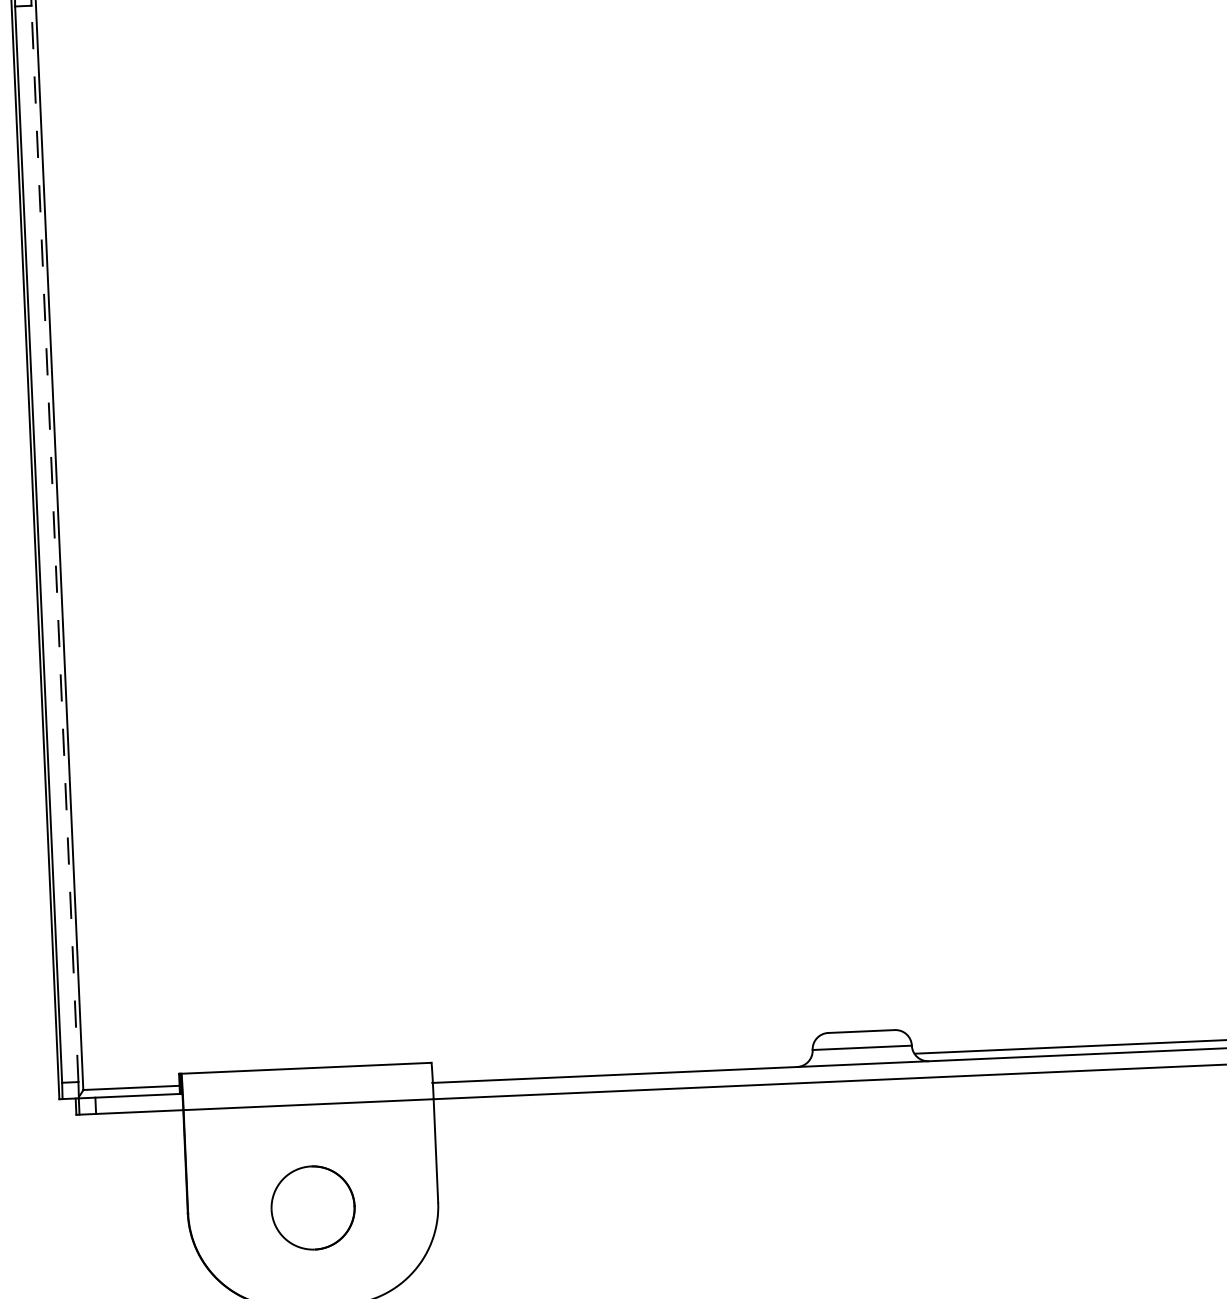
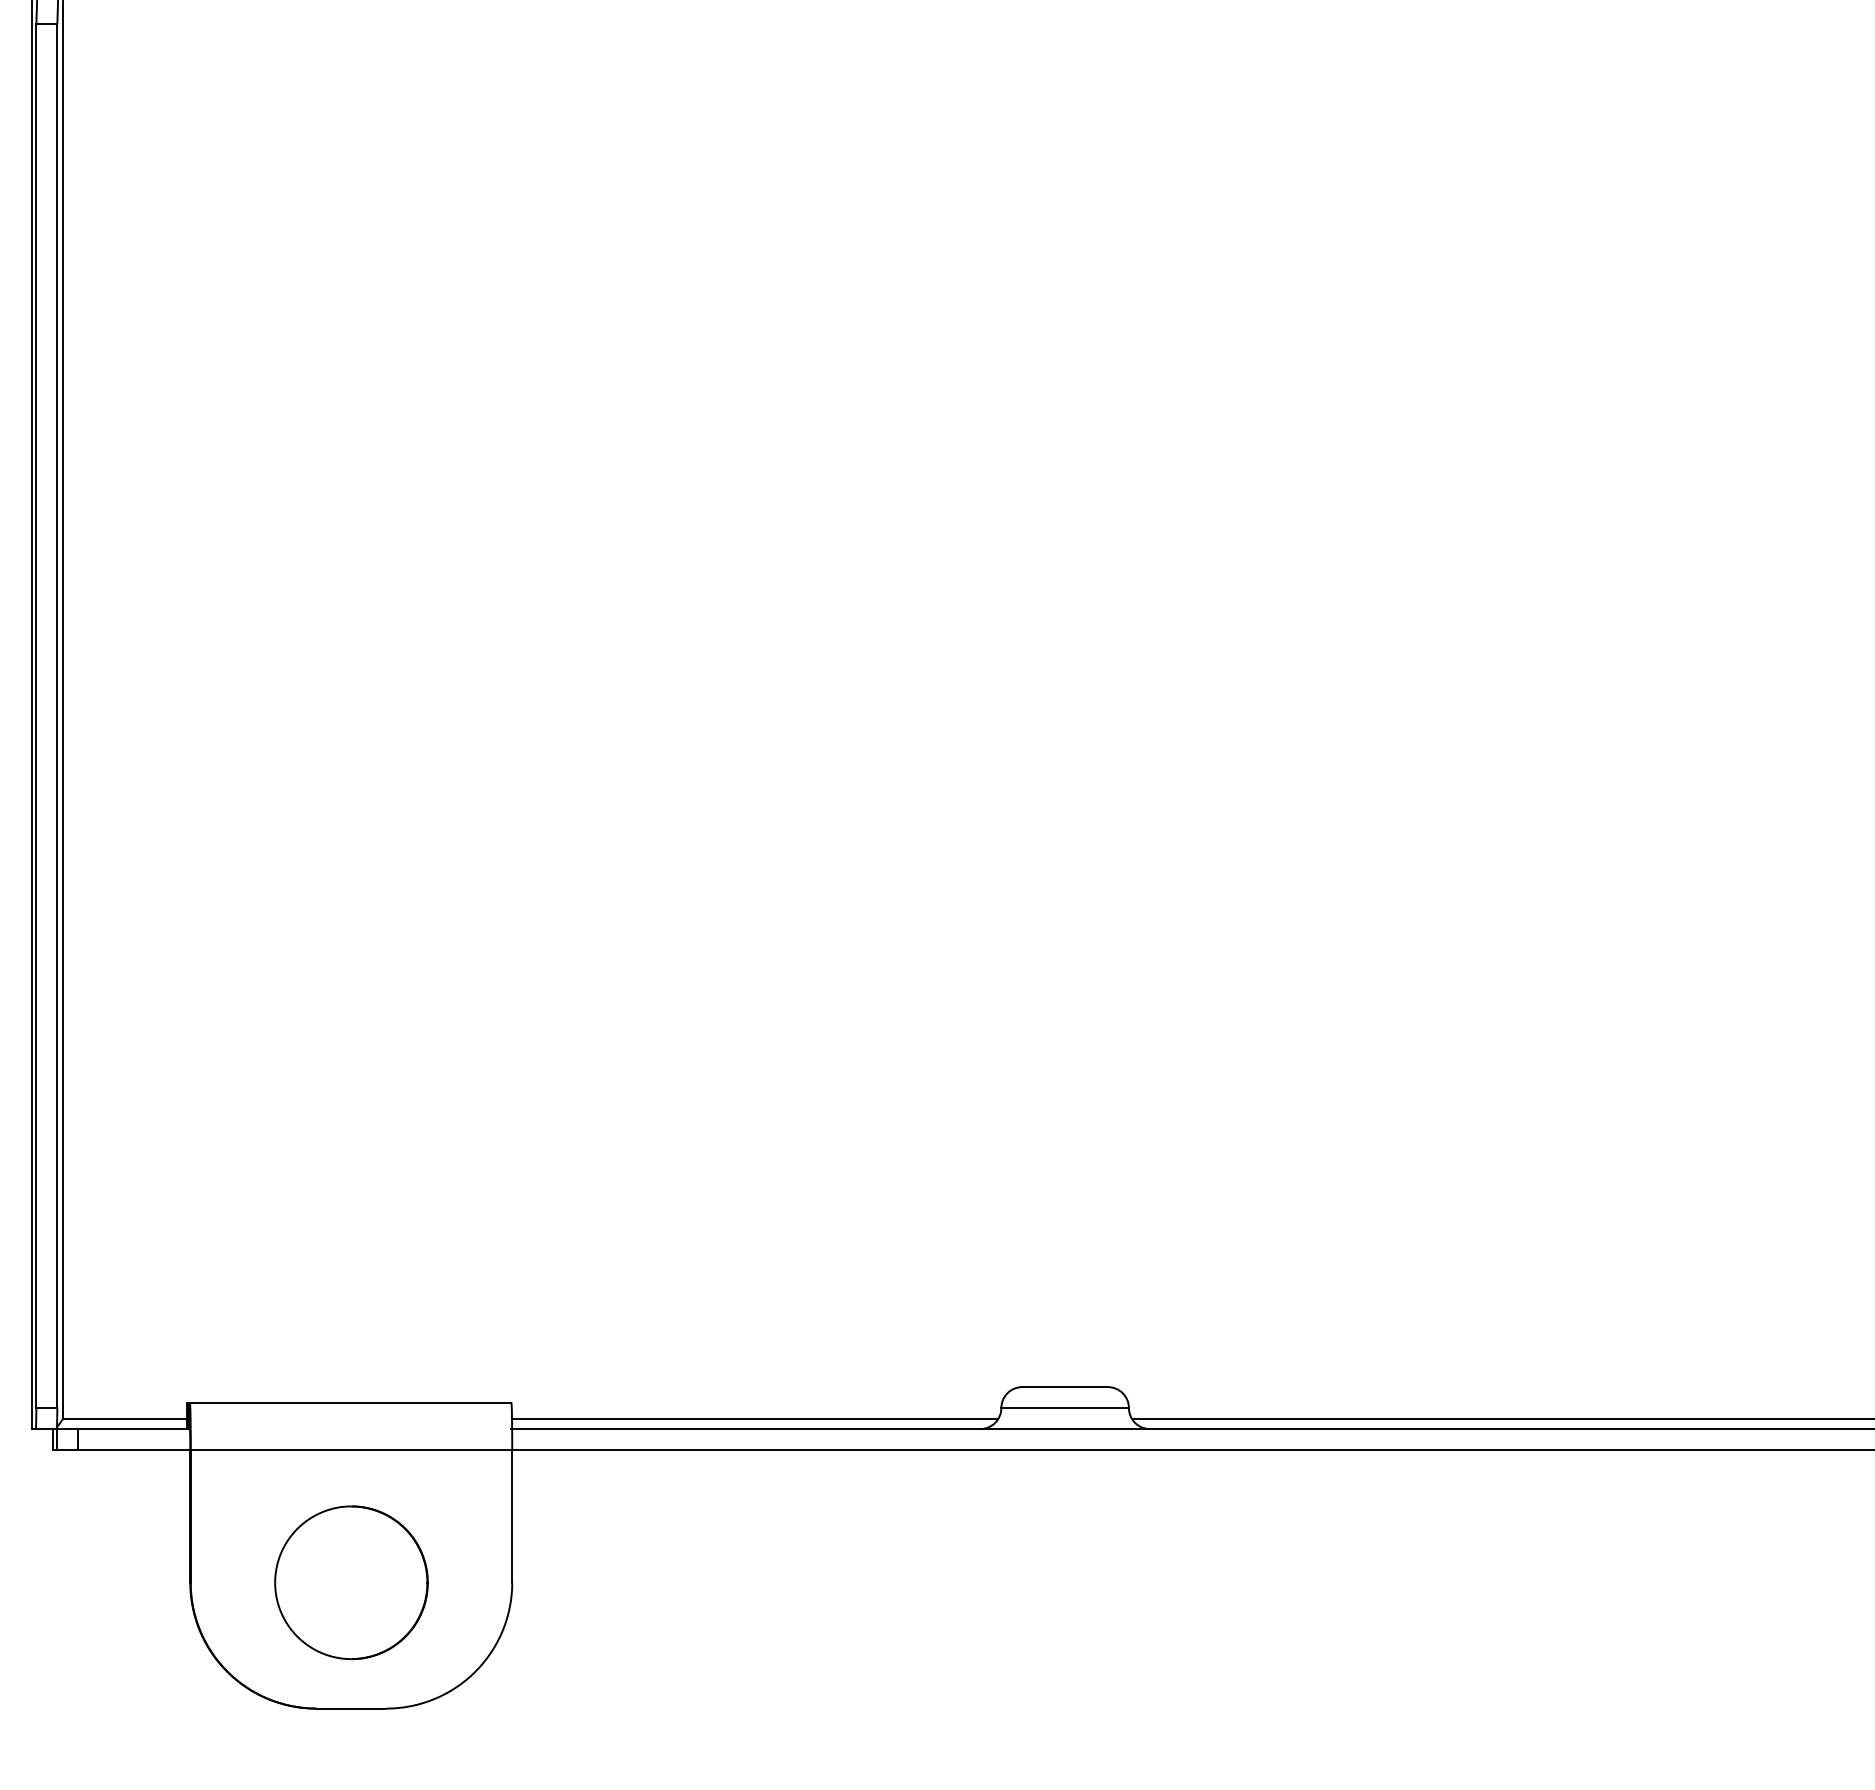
line: (55, 544) -> (57, 716), dashed -> solid
line: (621, 1066) -> (754, 1418), added
part: (313, 1207) -> (351, 1582), size x1.43

